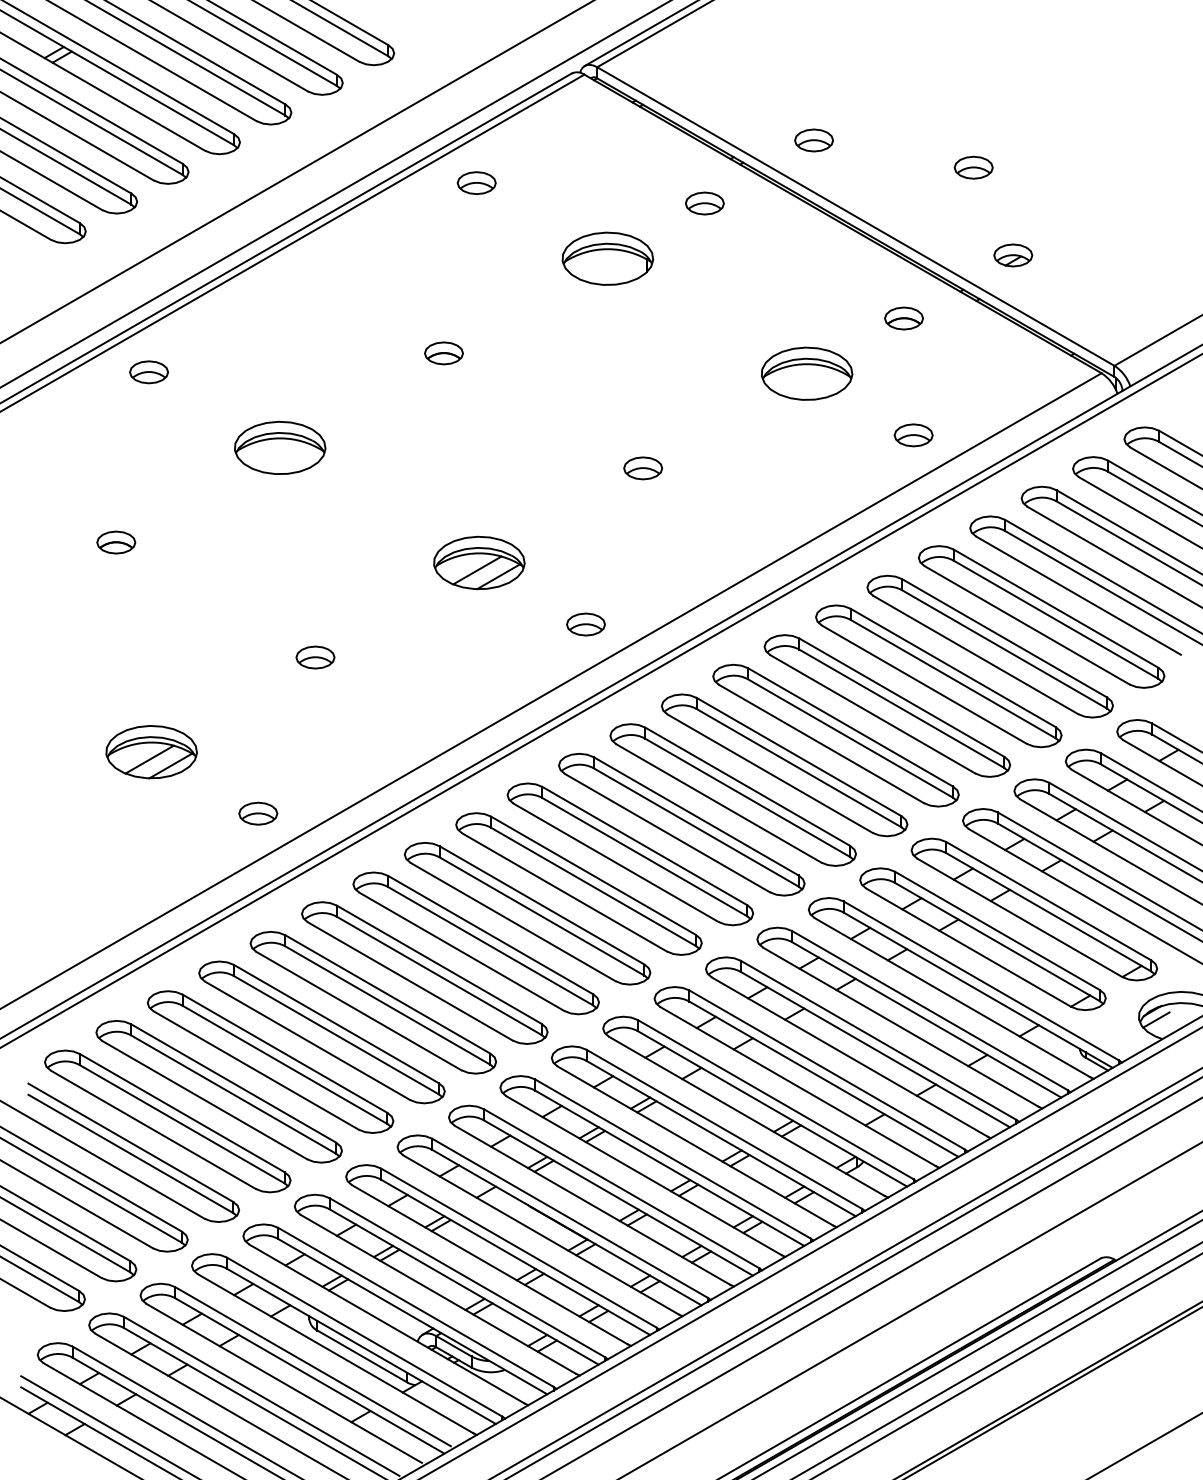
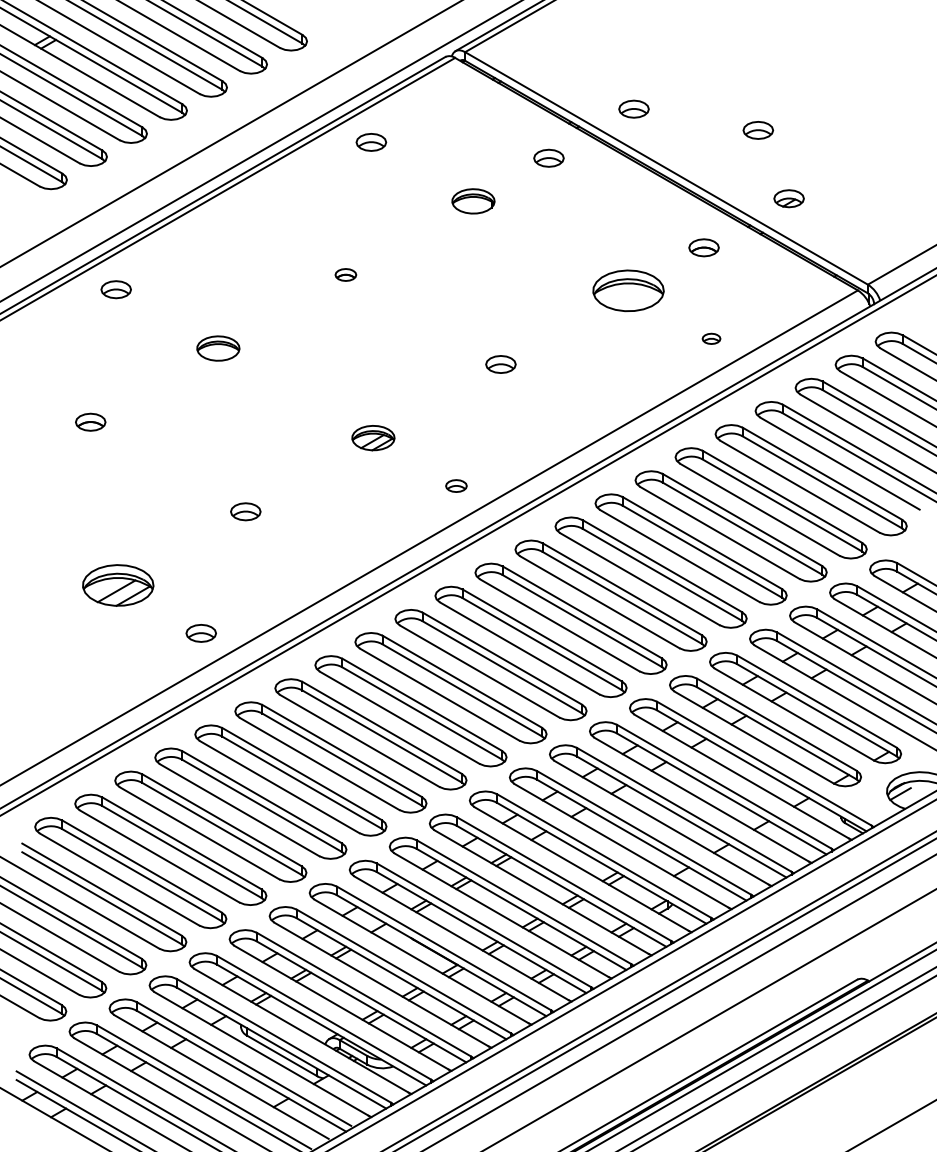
part: (607, 259) -> (473, 201), size x0.6
part: (443, 352) -> (345, 274), size x0.7
part: (913, 434) -> (711, 338), size x0.6
part: (280, 447) -> (218, 348), size x0.6
part: (479, 562) -> (373, 437), size x0.6
part: (586, 623) -> (456, 485), size x0.7

